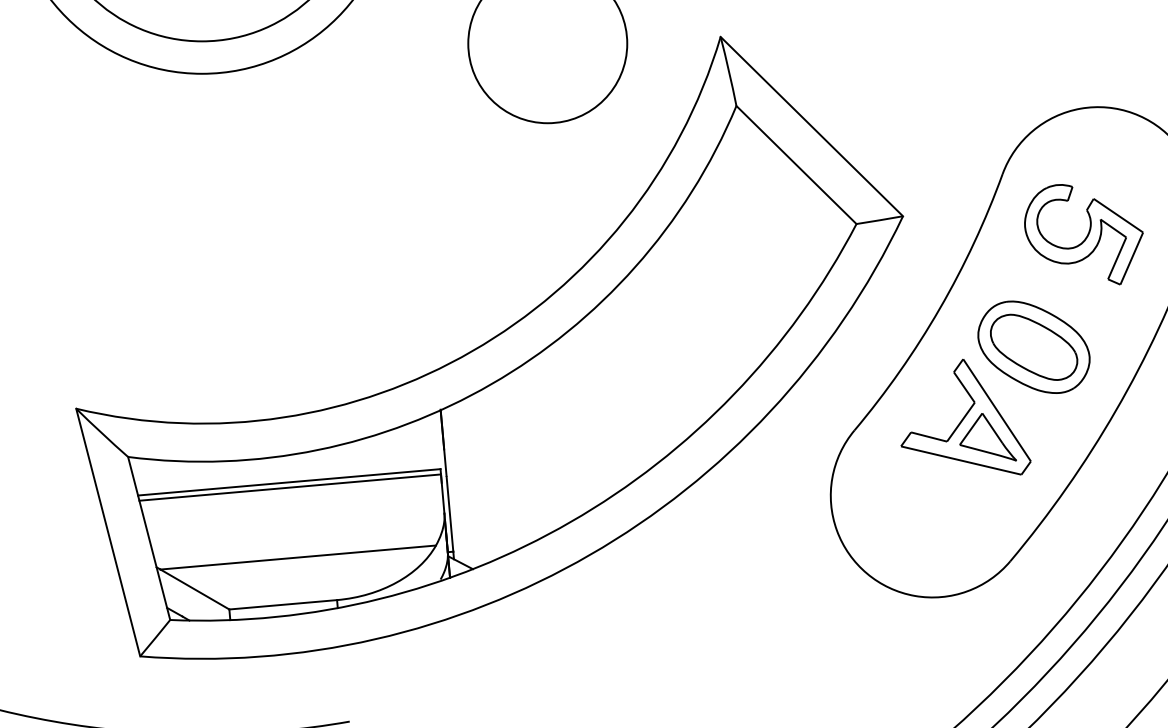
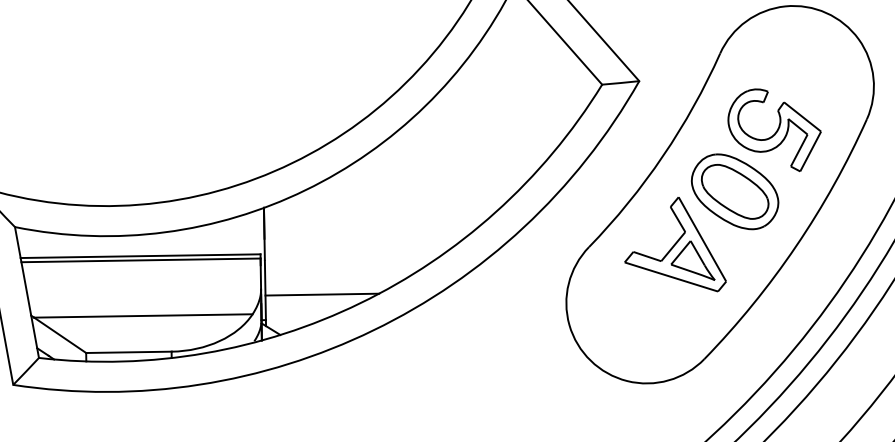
part: (1083, 234) -> (774, 129), moved
line: (521, 514) -> (321, 294), added

